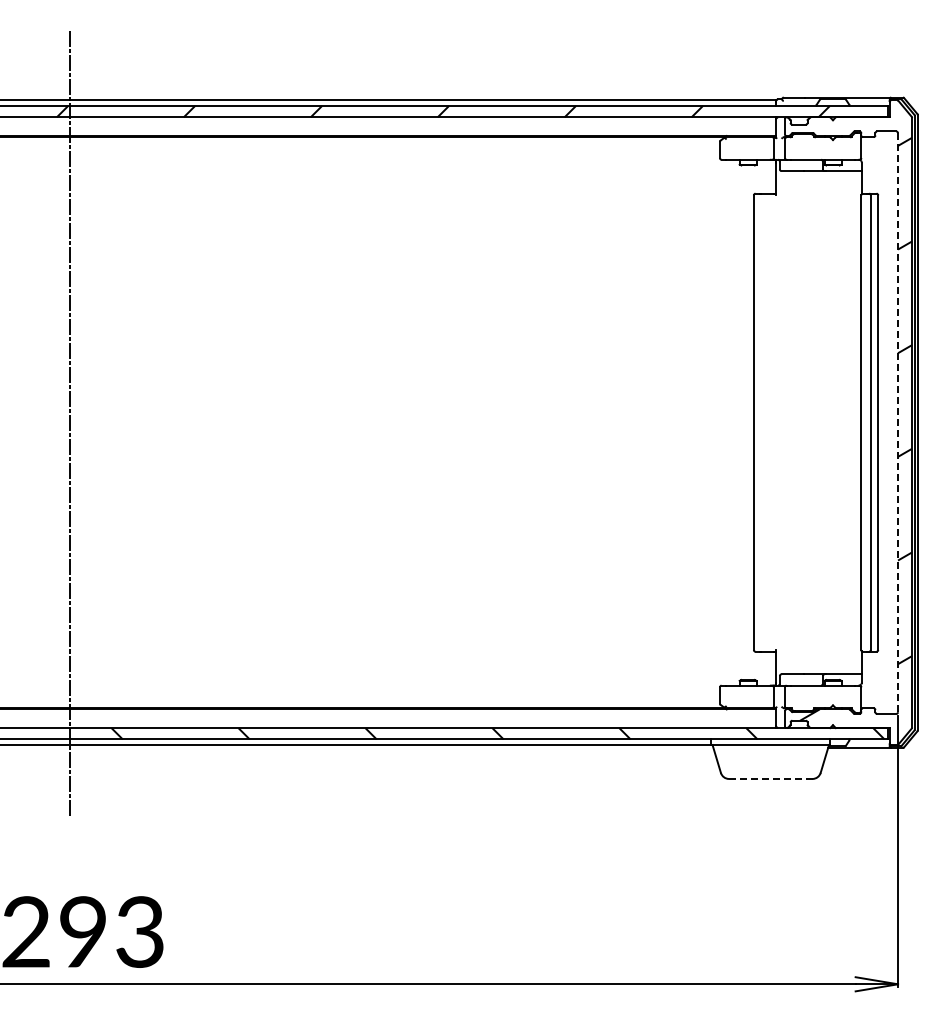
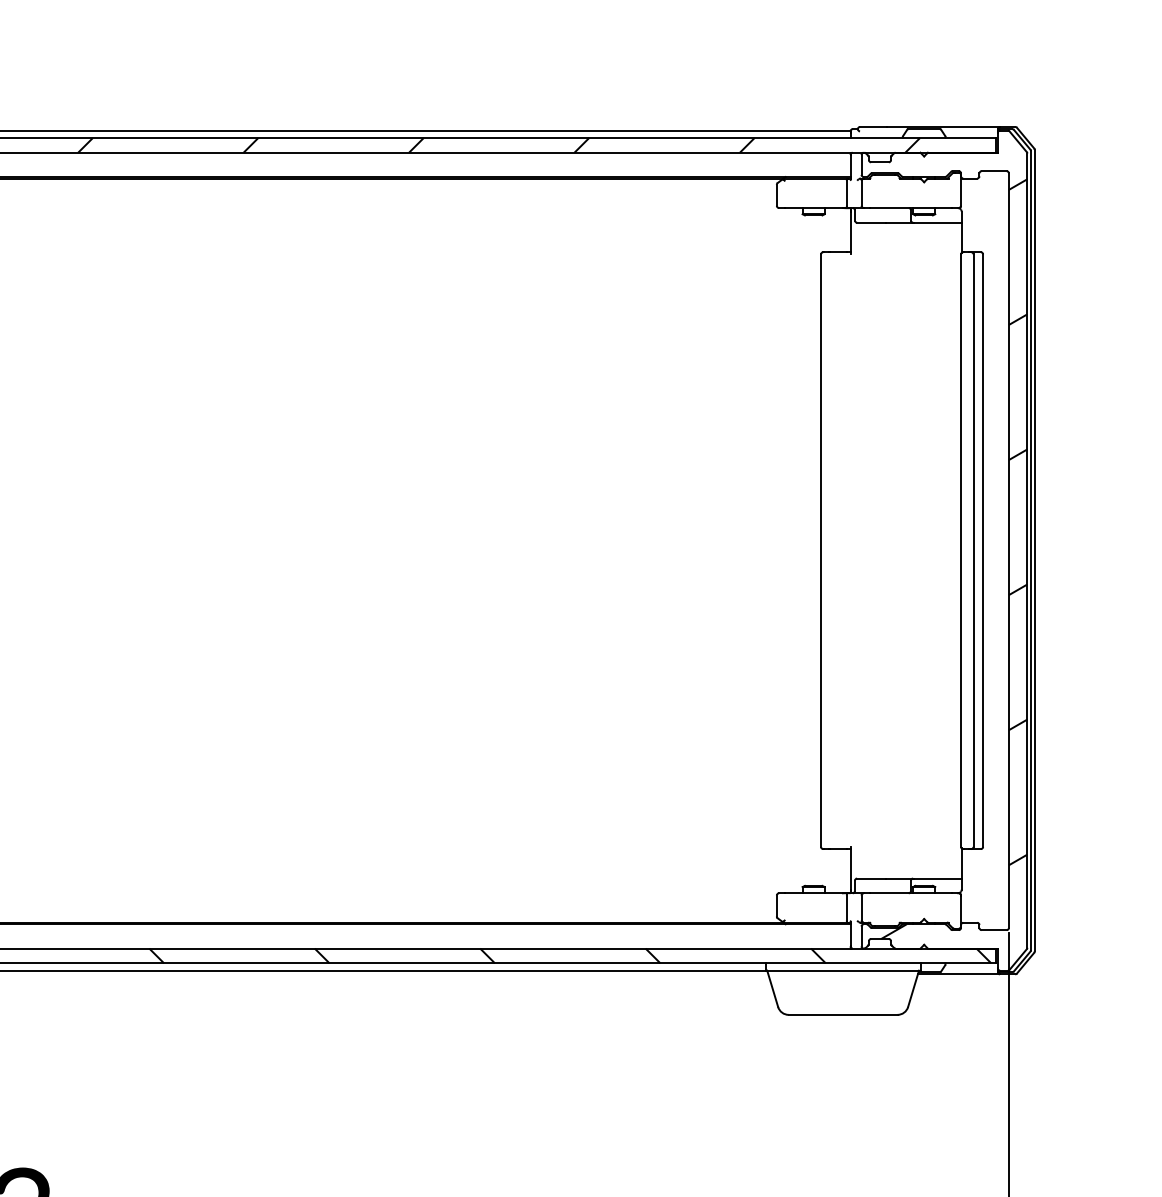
line: (898, 422) -> (1009, 550), dashed -> solid
line: (770, 778) -> (842, 1014), dashed -> solid

